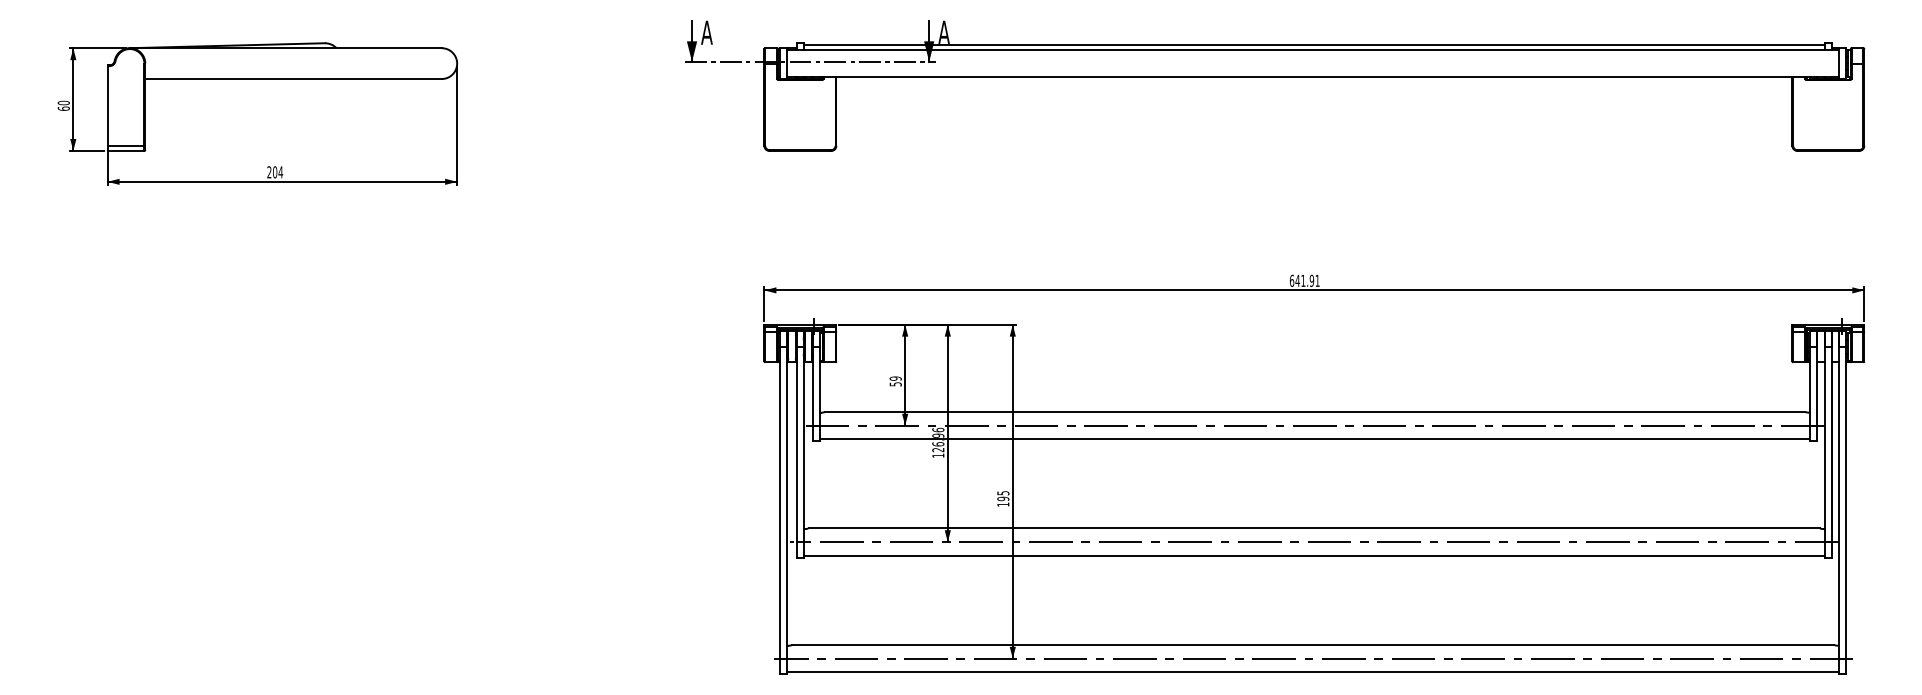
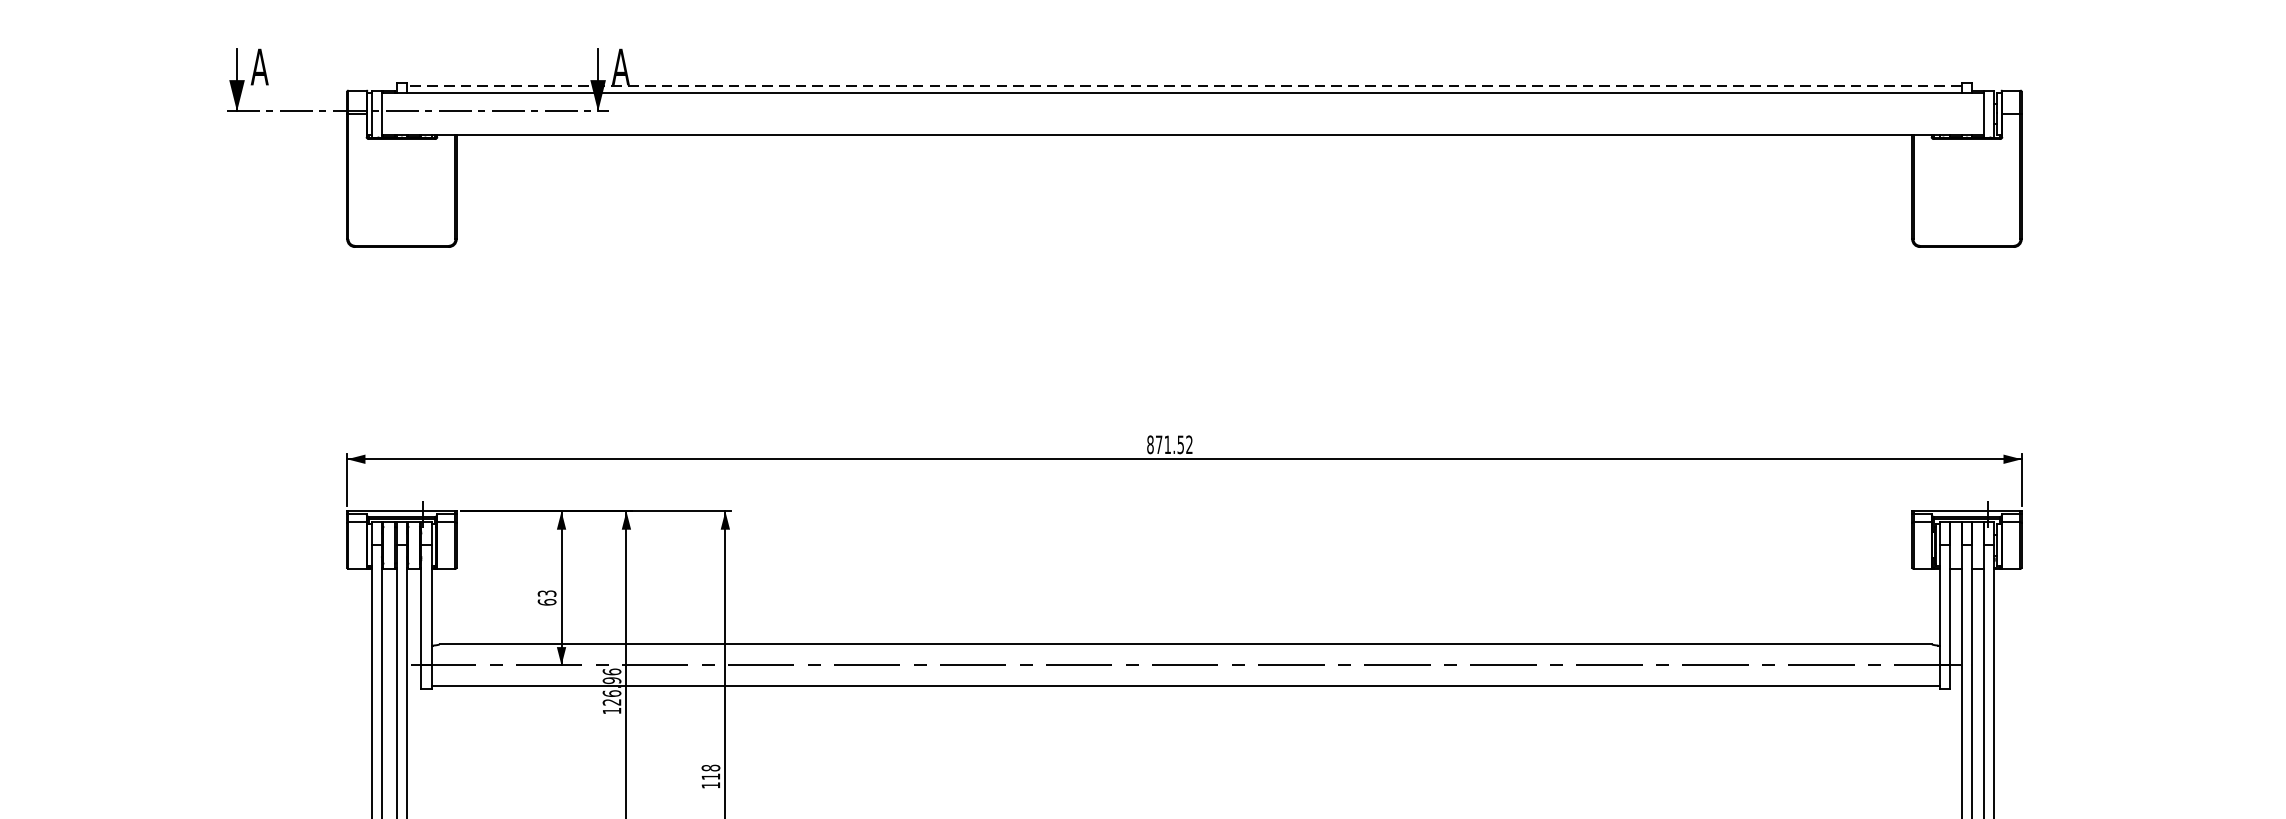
line: (1314, 44) -> (1184, 84), solid -> dashed
text: (1304, 280) -> (1169, 444), 641.91 -> 871.52
text: (895, 381) -> (546, 597), 59 -> 63
text: (1003, 496) -> (711, 773), 195 -> 118

